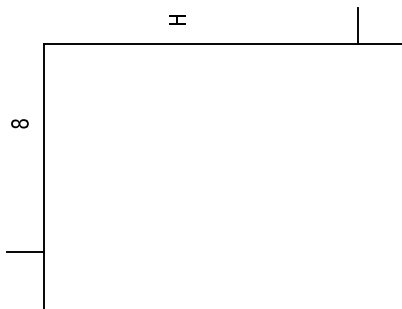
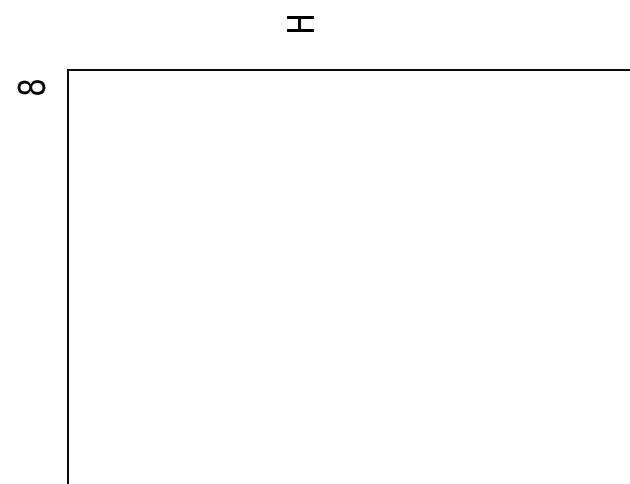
text: (177, 19) -> (300, 22), moved
line: (358, 25) -> (561, 39), removed
text: (19, 123) -> (30, 86), moved
line: (24, 252) -> (38, 395), removed

